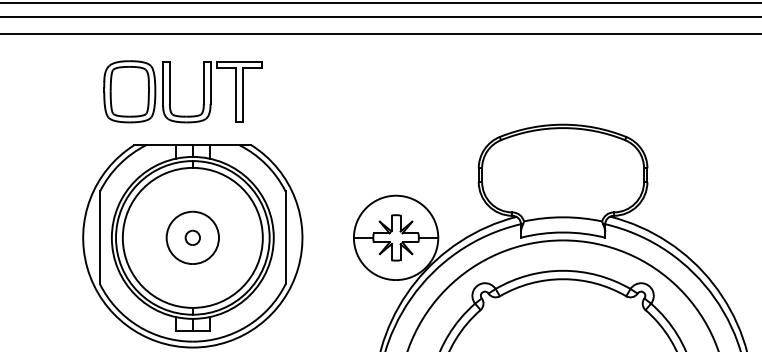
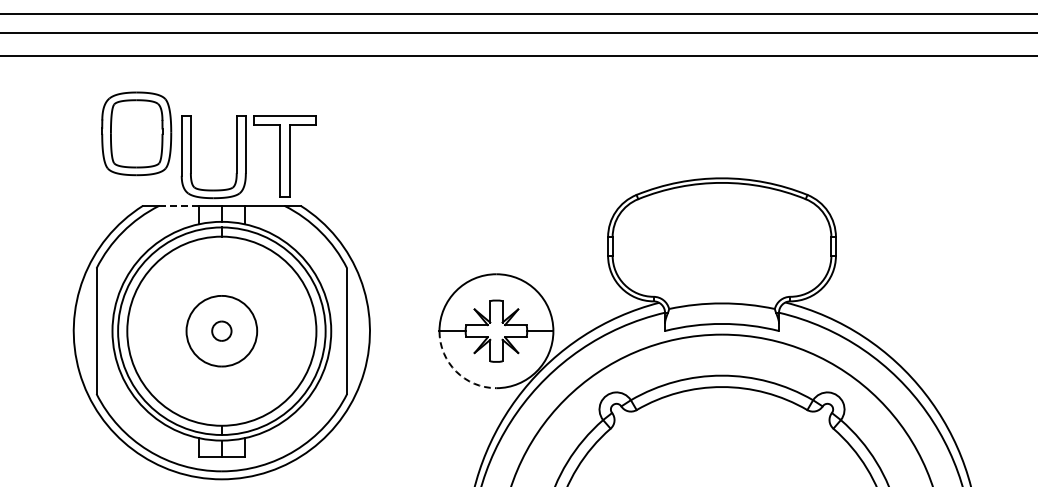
part: (212, 92) -> (248, 157), moved
line: (161, 144) -> (179, 205), solid -> dashed
arc: (366, 267) -> (456, 371), solid -> dashed

